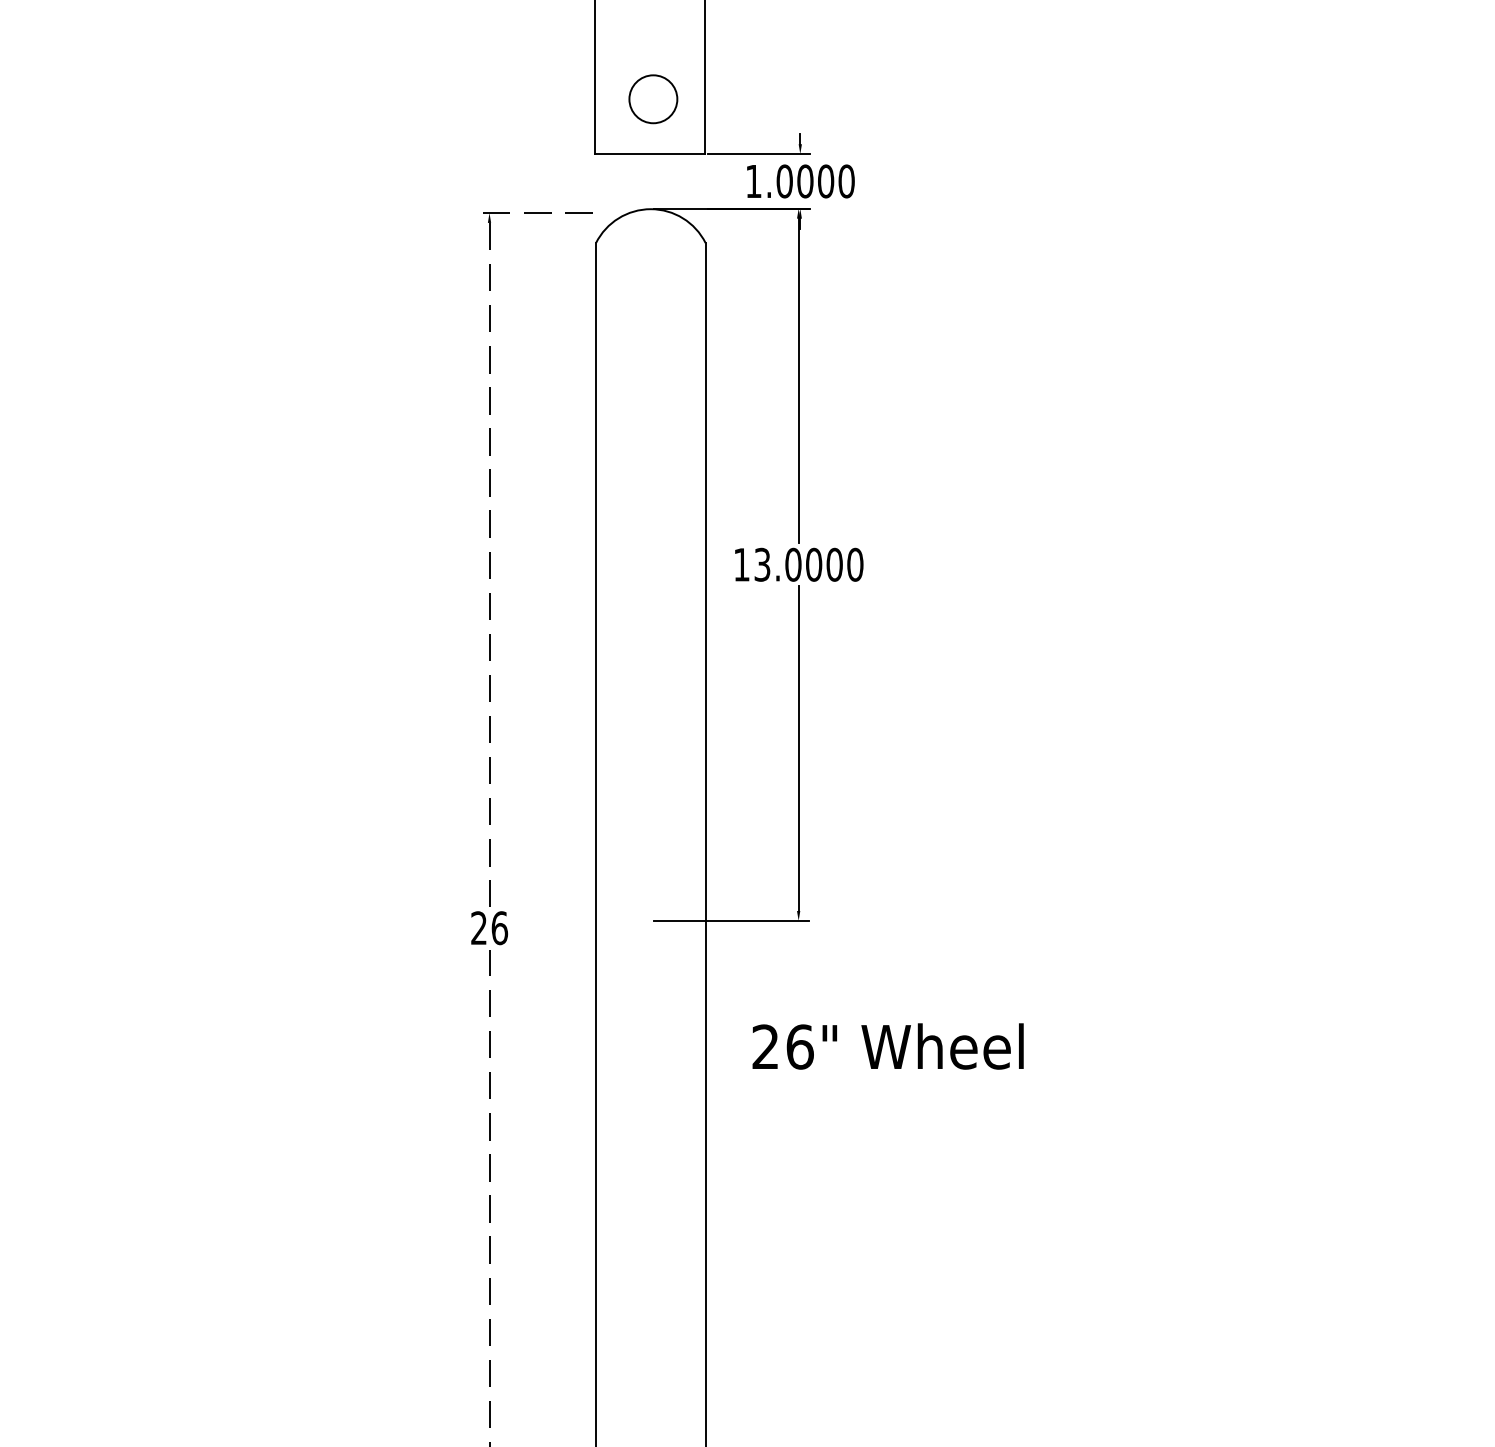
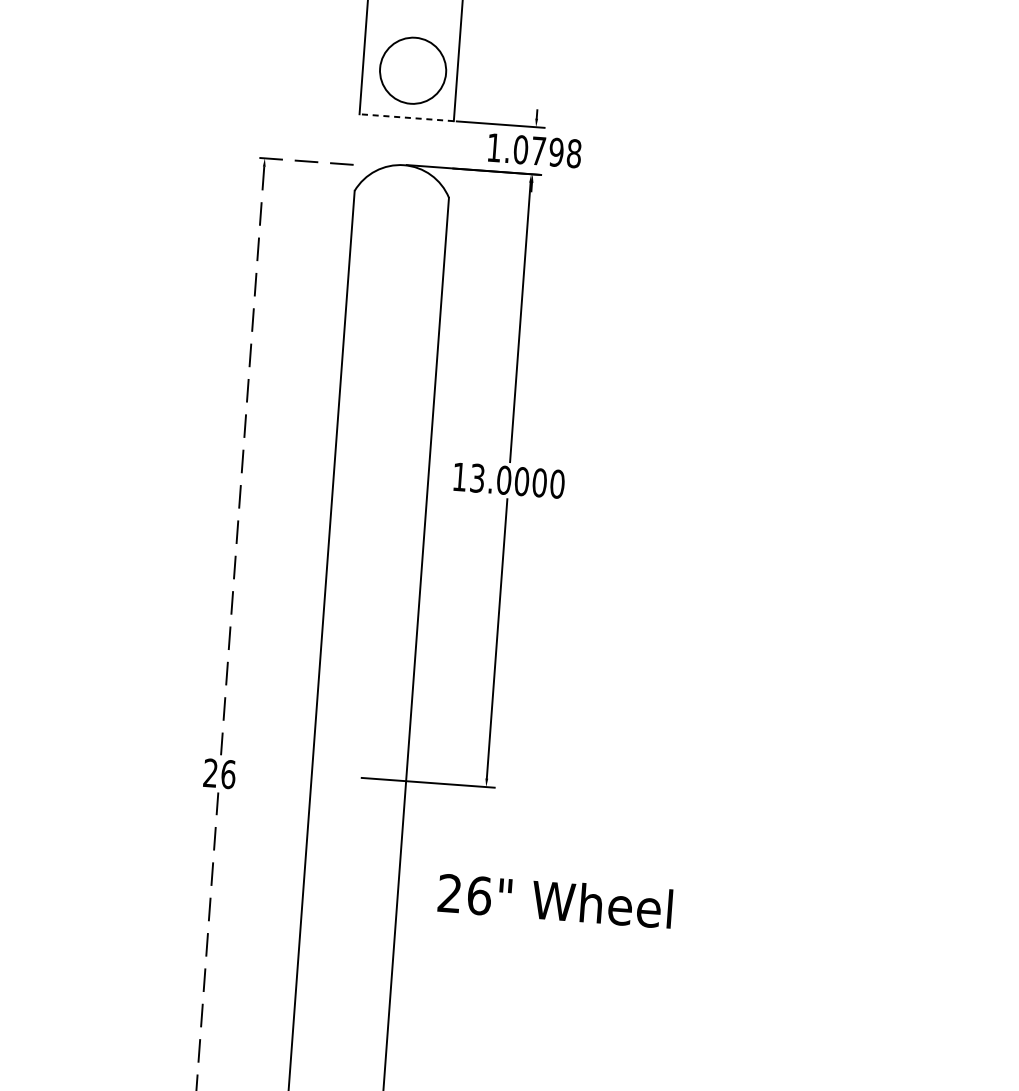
circle: (653, 99) -> (413, 70), size x1.6
line: (649, 154) -> (406, 118), solid -> dashed
text: (825, 181) -> (556, 152), 1.0000 -> 1.0798

